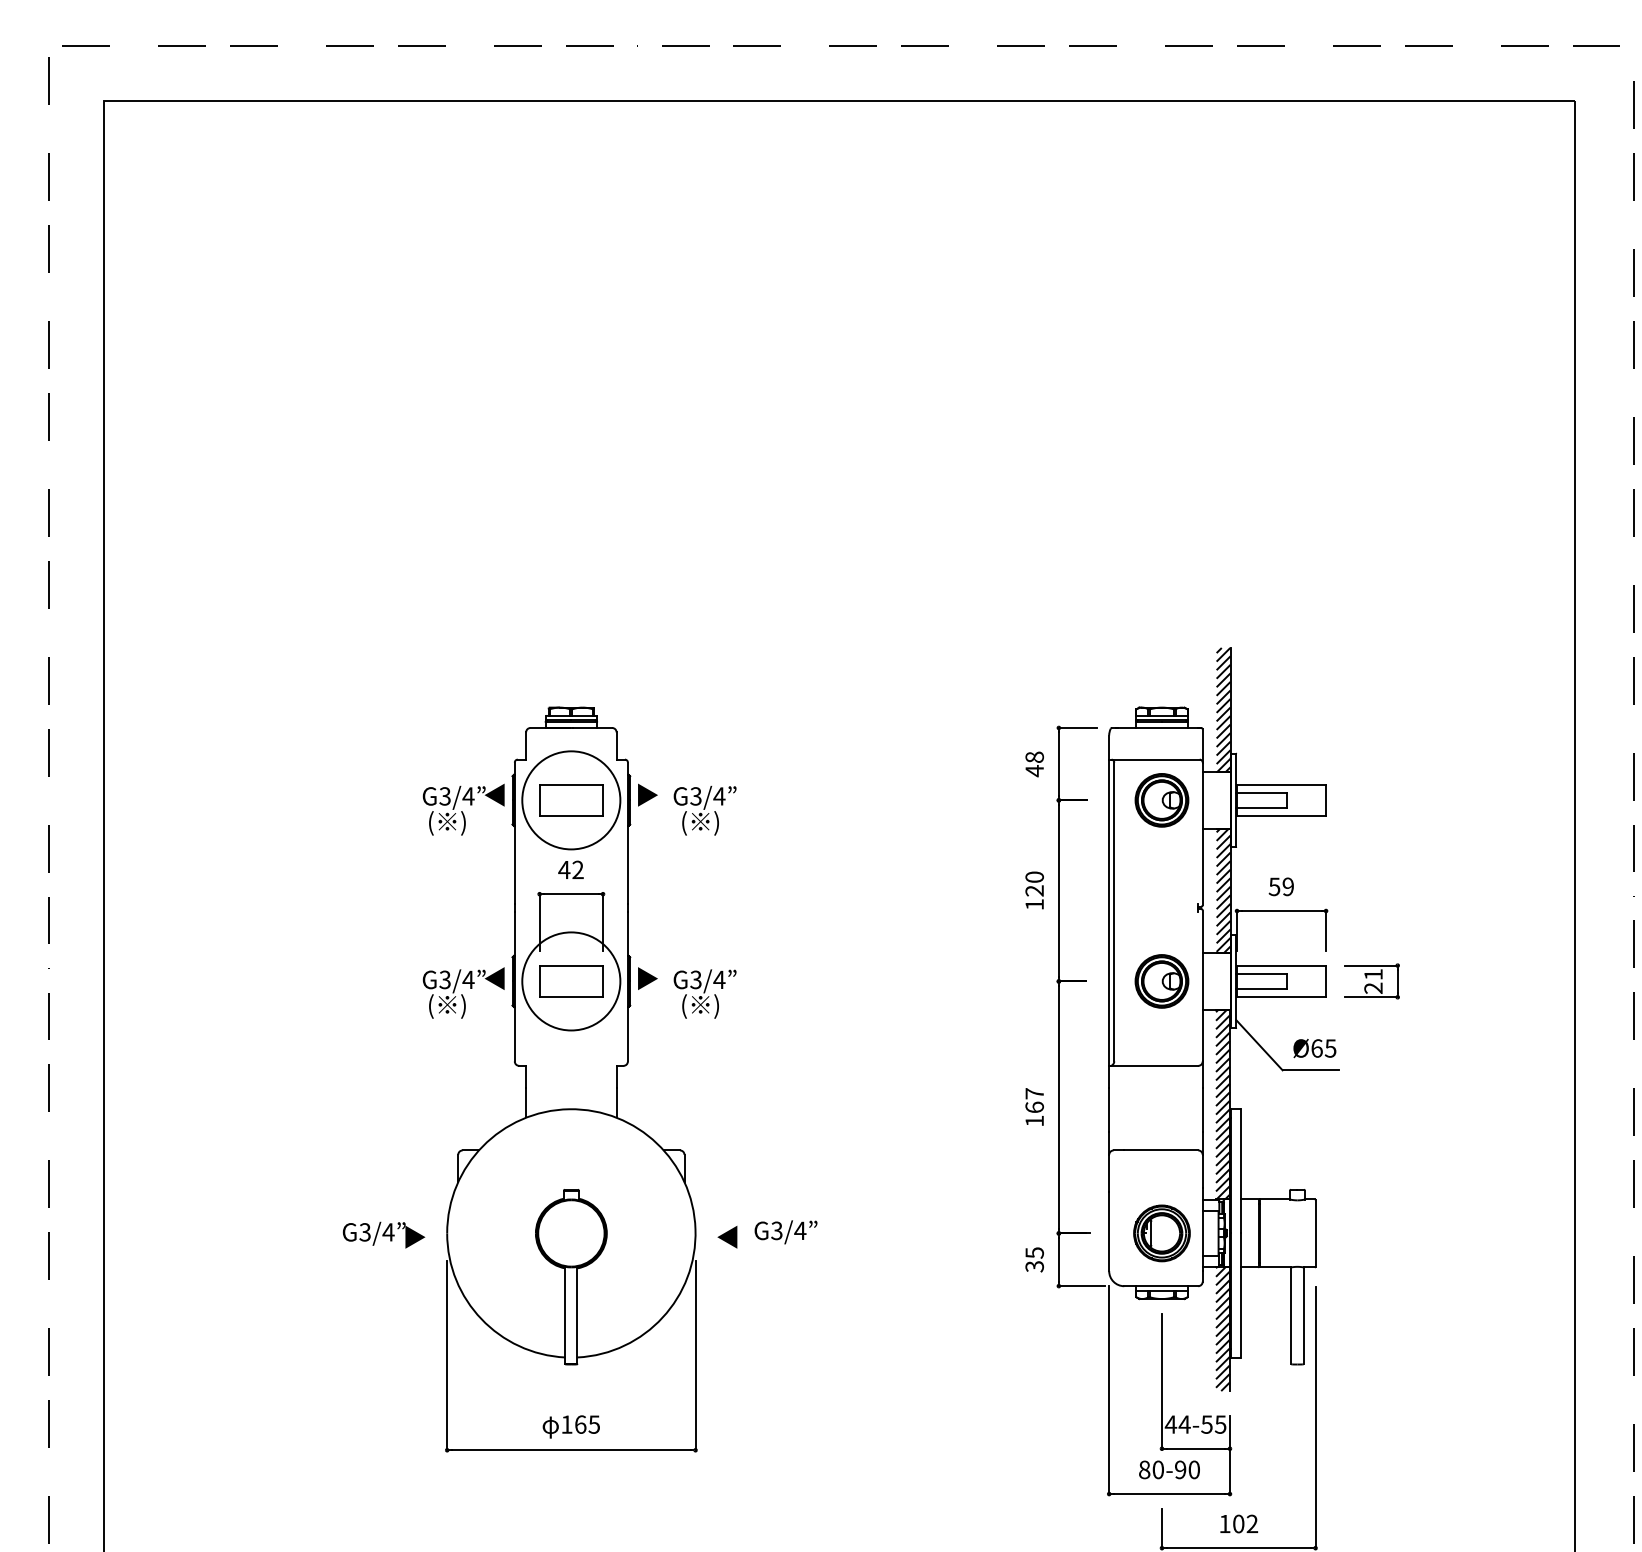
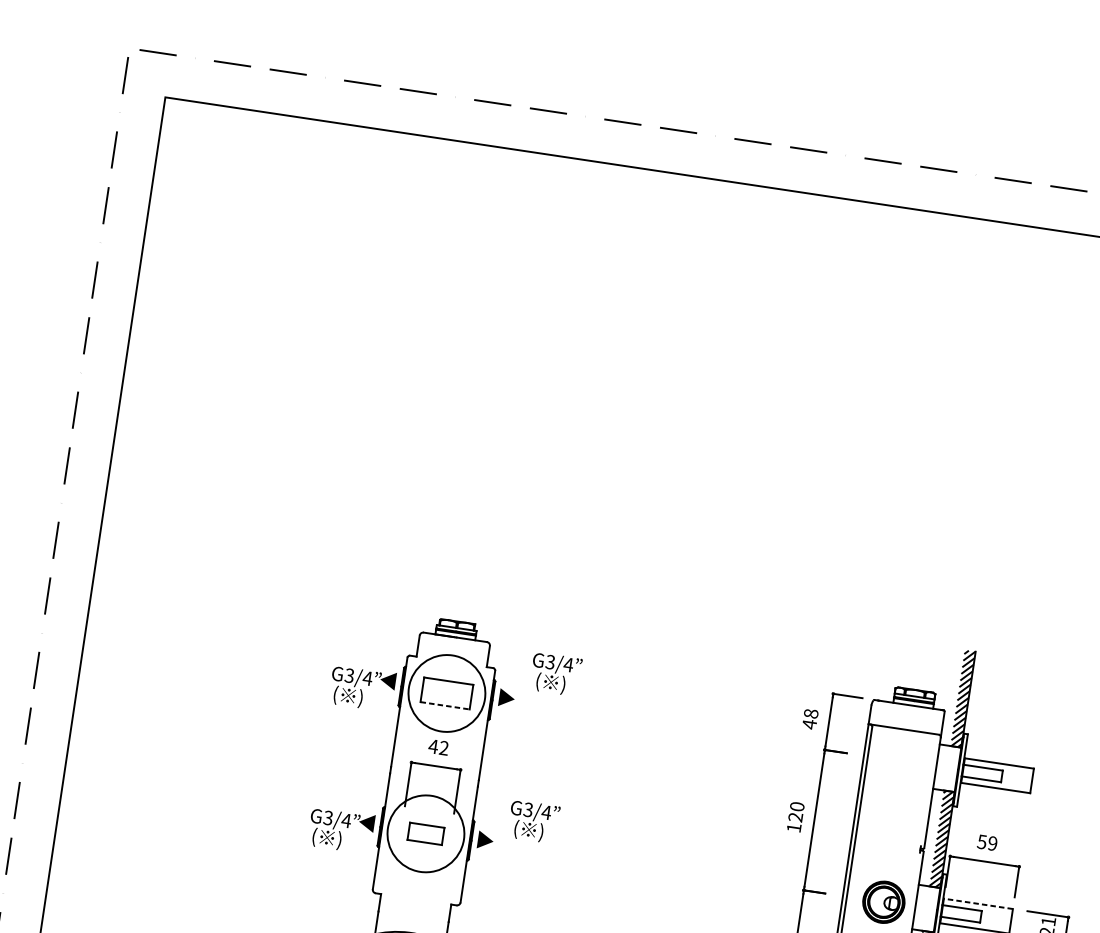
part: (1161, 800) -> (904, 761), removed
text: (704, 810) -> (555, 674), moved
line: (571, 816) -> (445, 706), solid -> dashed
line: (1281, 965) -> (978, 903), solid -> dashed
part: (571, 981) -> (426, 833), size x0.7
text: (704, 993) -> (533, 821), moved

